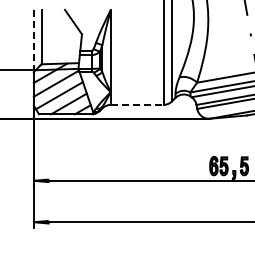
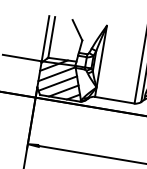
line: (33, 41) -> (45, 39), dashed -> solid
line: (137, 104) -> (115, 99), dashed -> solid

